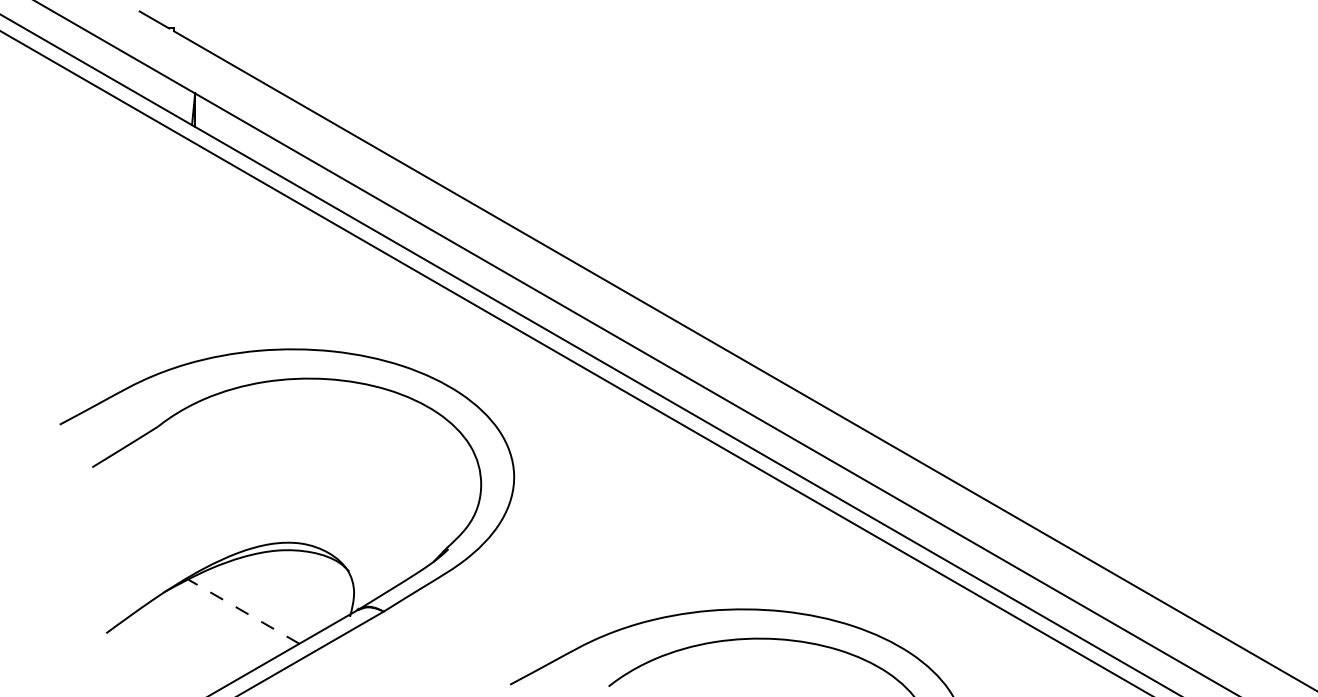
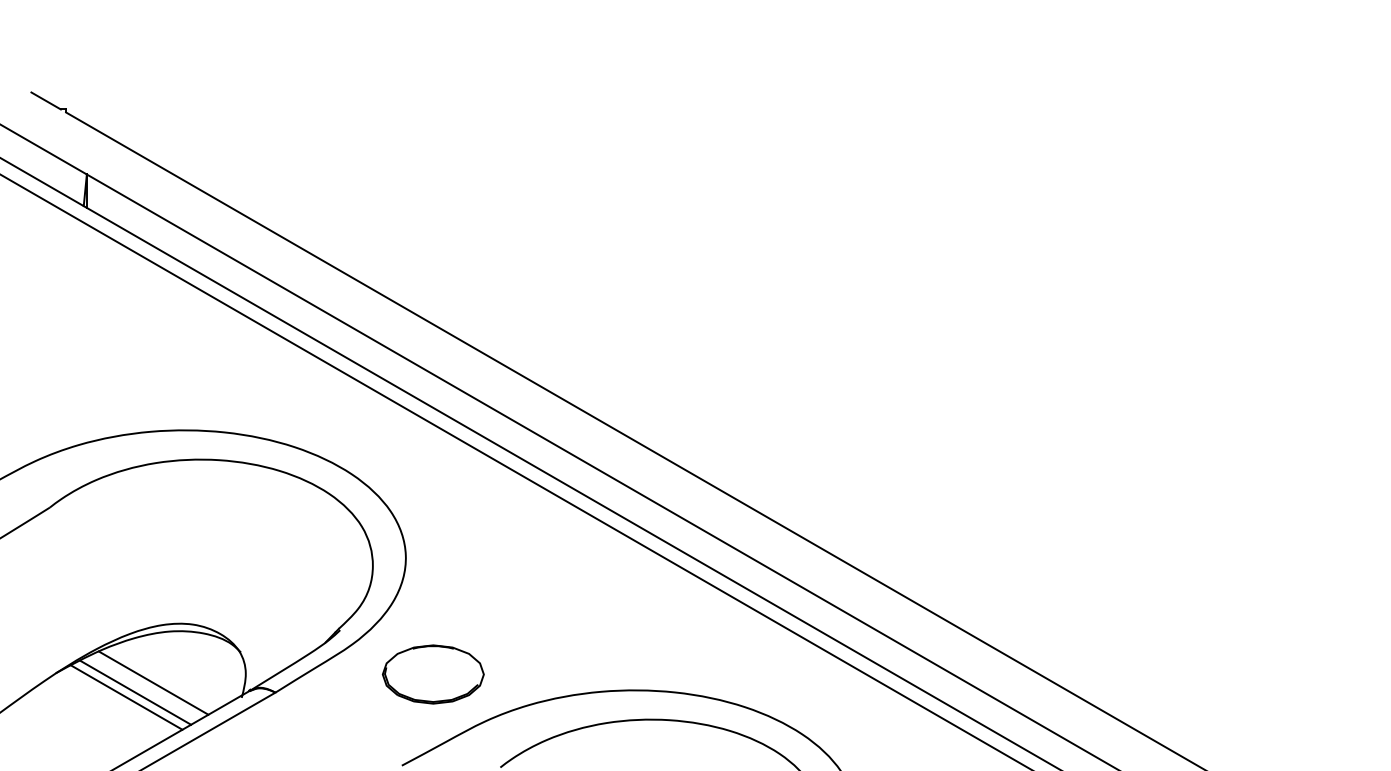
part: (540, 593) -> (432, 674), added
line: (261, 601) -> (153, 682), added
line: (243, 611) -> (135, 692), dashed -> solid
line: (234, 616) -> (126, 697), added

